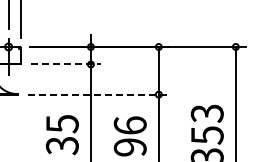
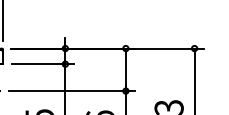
line: (66, 64) -> (43, 64), dashed -> solid
line: (98, 94) -> (72, 90), dashed -> solid

